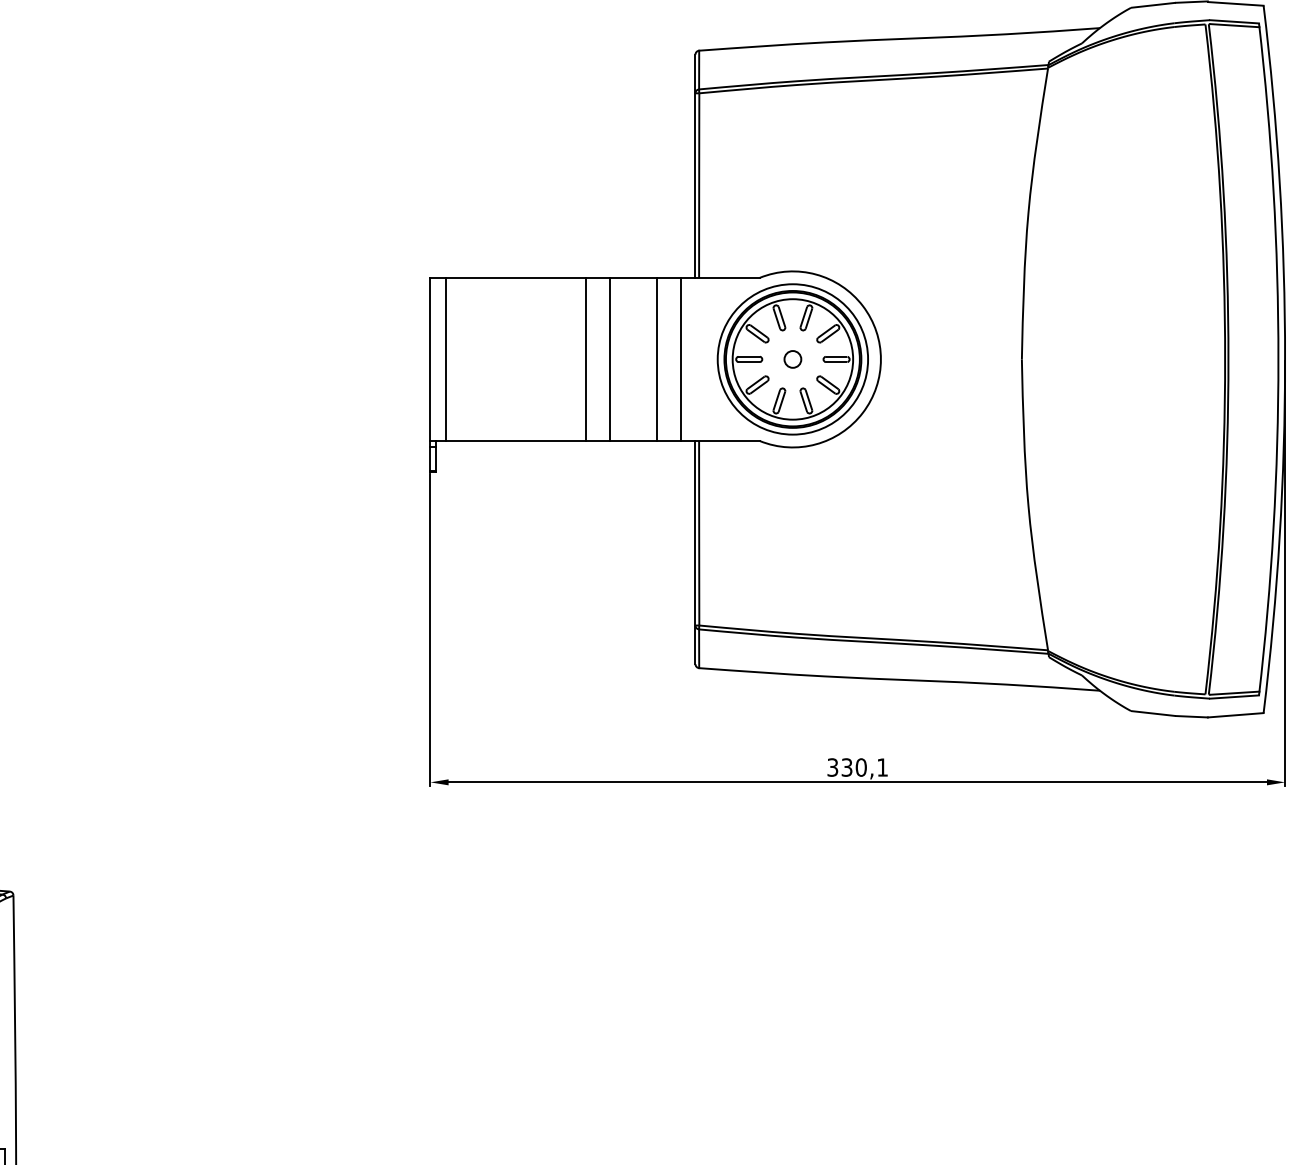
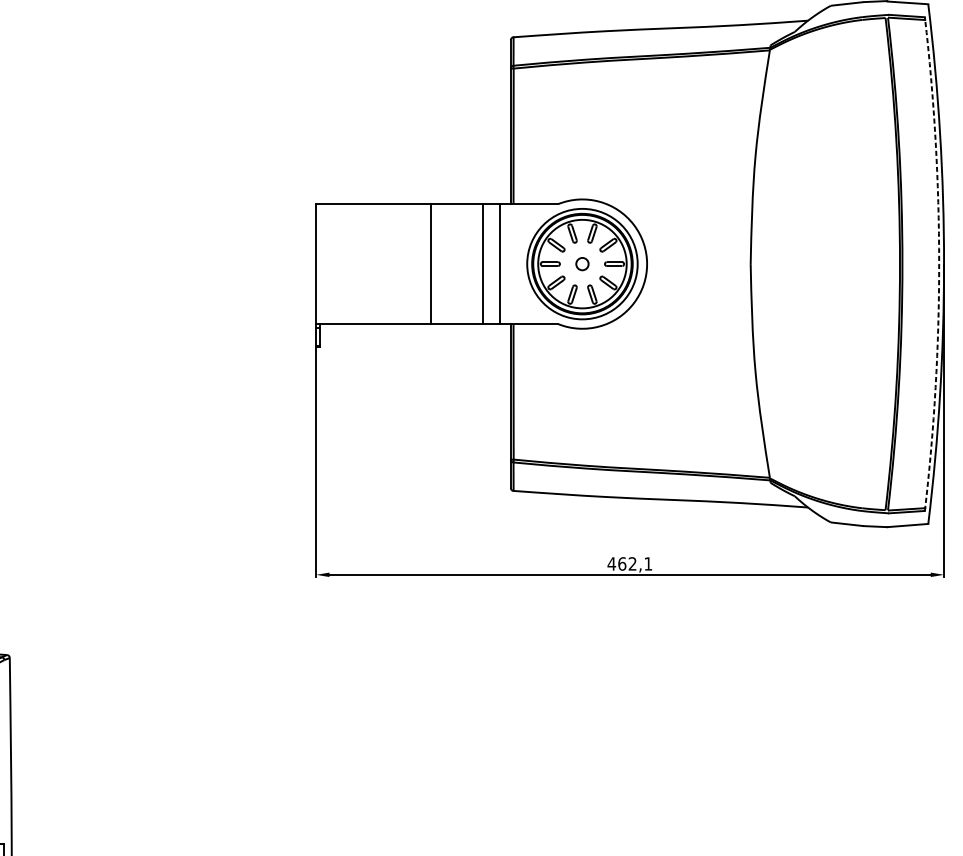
line: (446, 358) -> (327, 263), removed
line: (609, 358) -> (447, 263), removed
arc: (1278, 359) -> (939, 264), solid -> dashed
text: (846, 767) -> (621, 563), 330,1 -> 462,1

